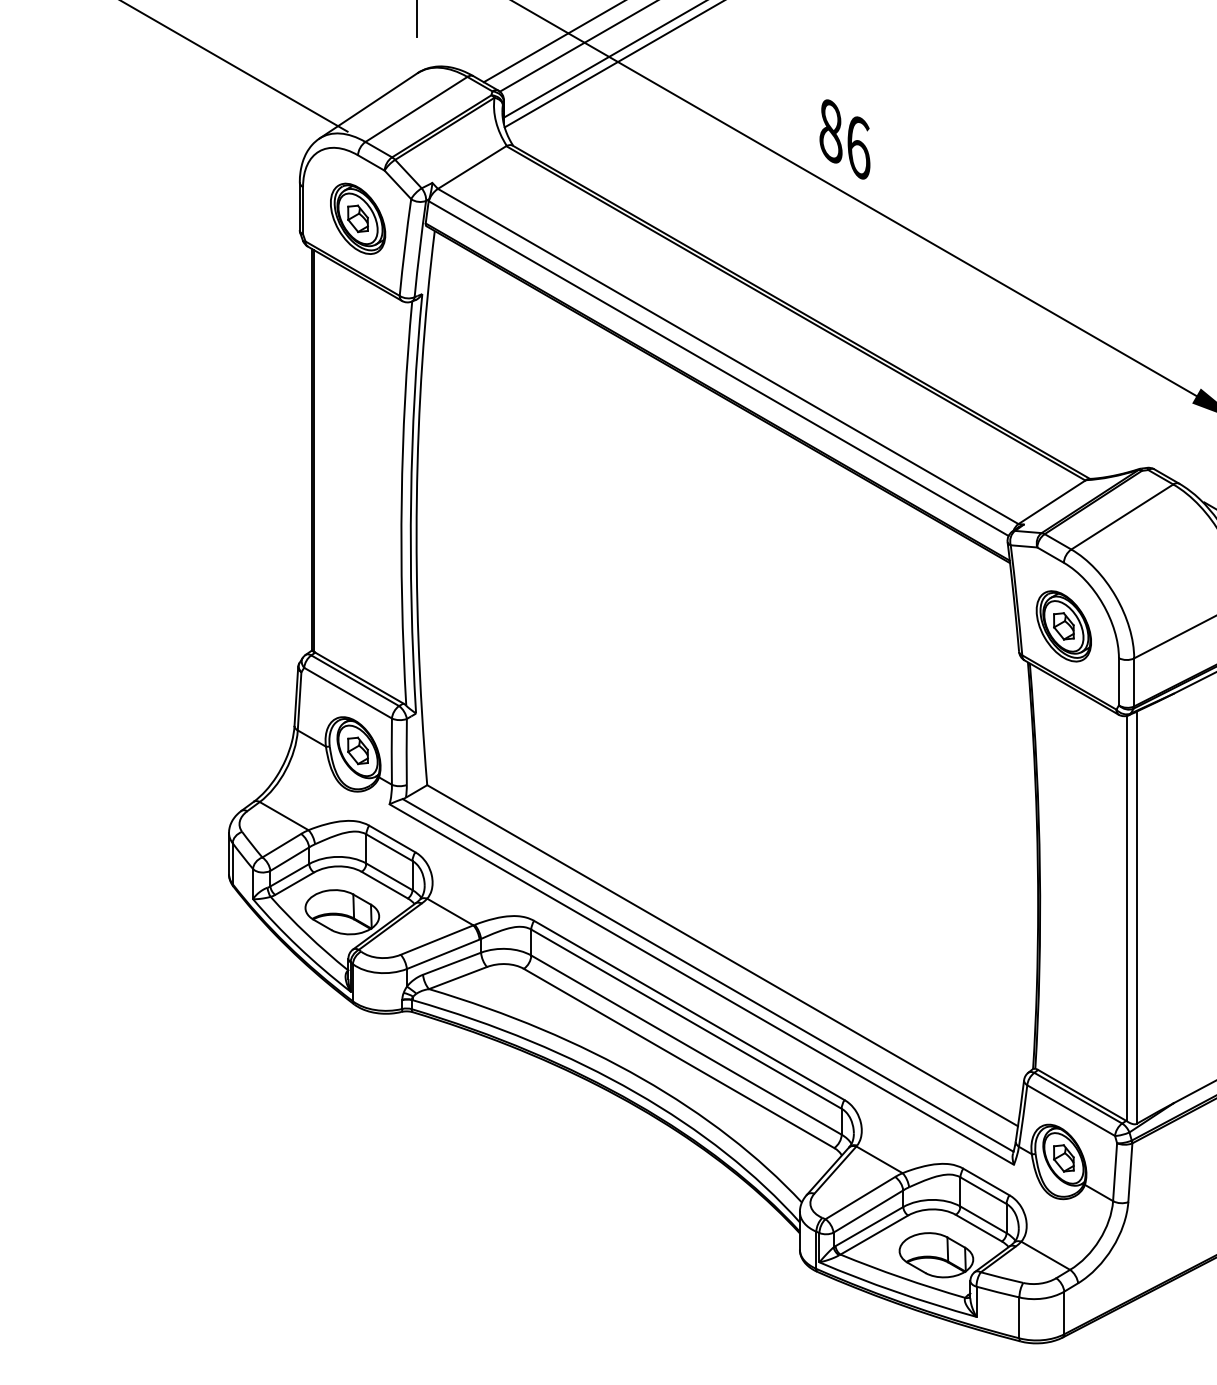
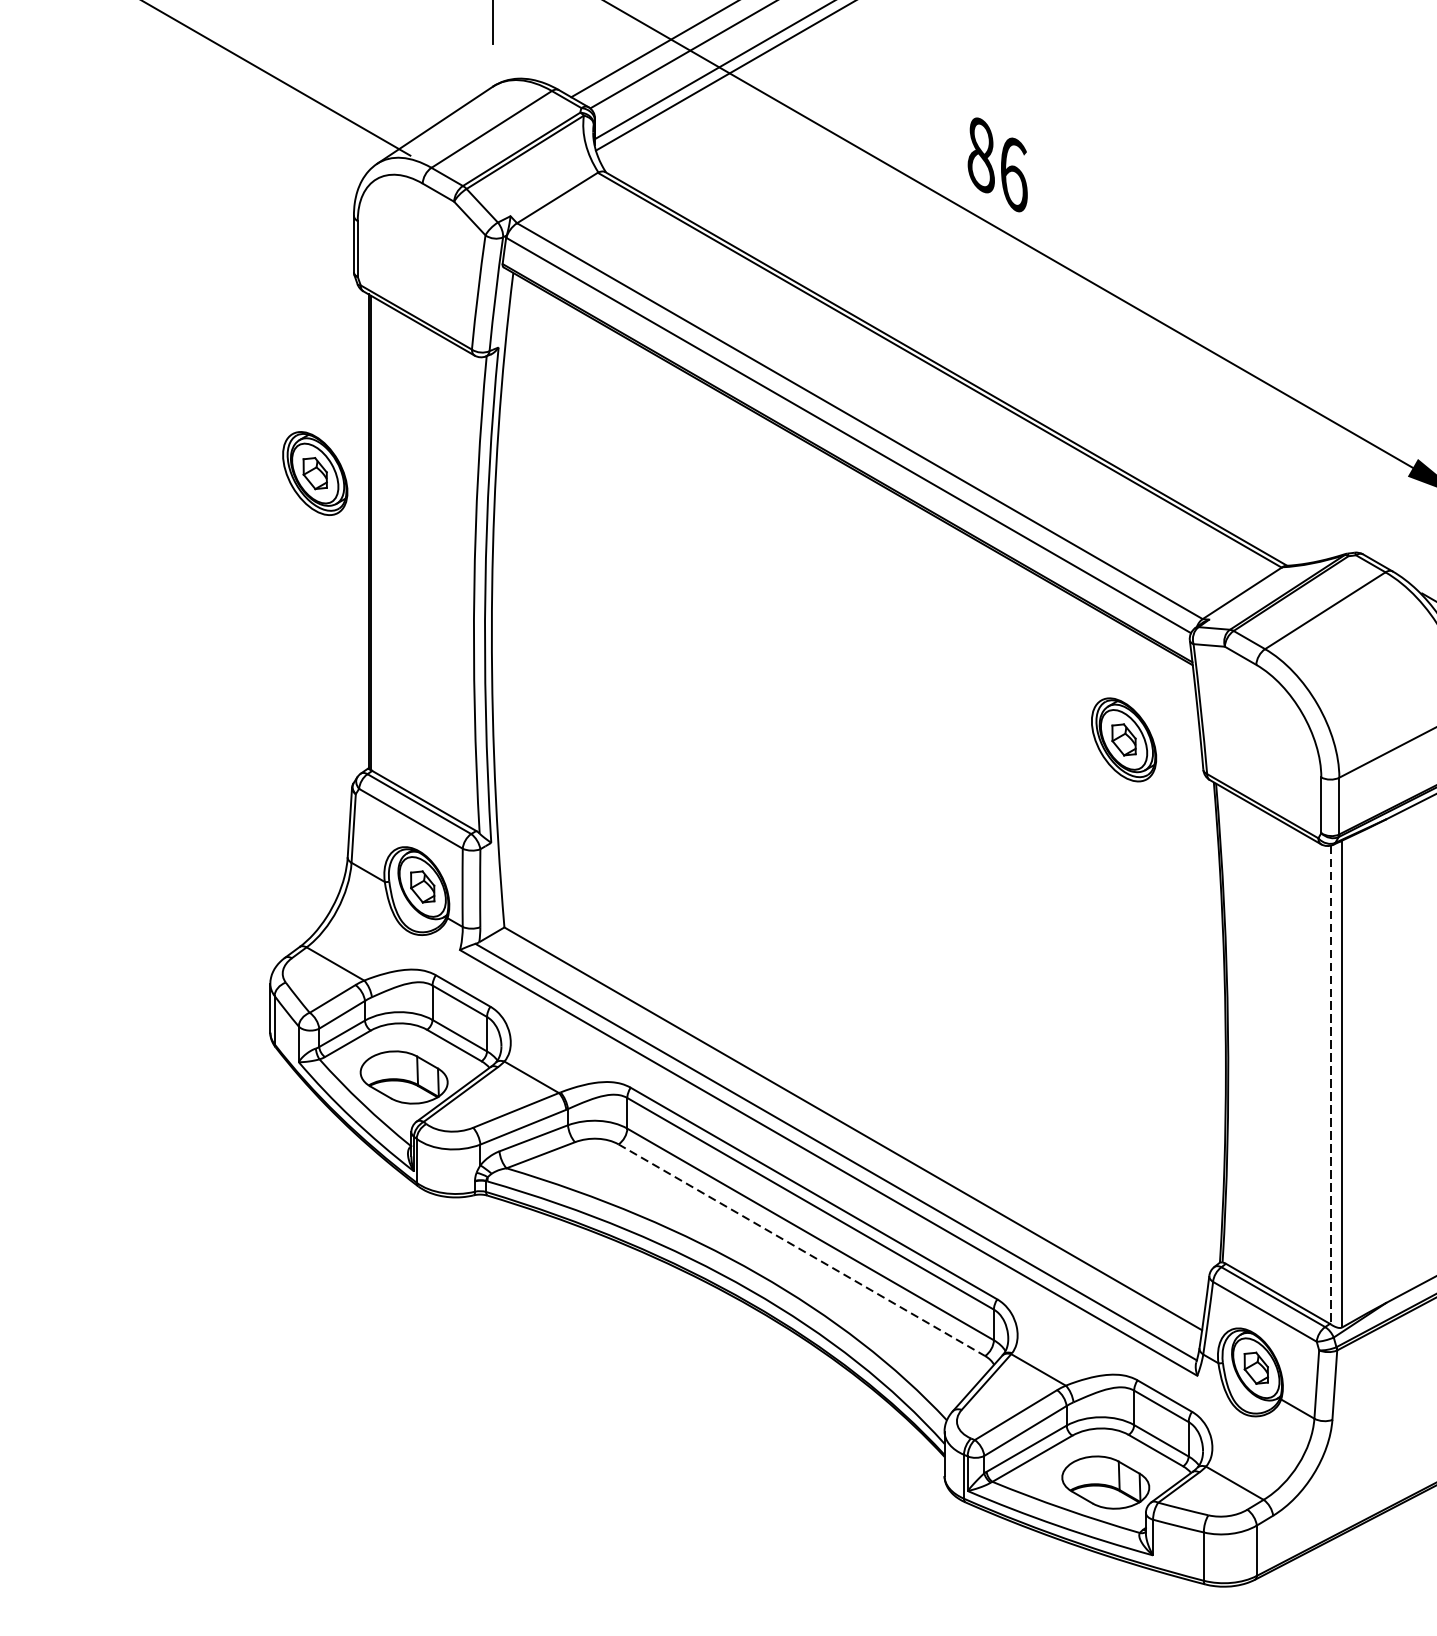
part: (358, 218) -> (315, 473), moved
part: (1063, 626) -> (1123, 740), moved
line: (1127, 918) -> (1331, 1084), solid -> dashed
line: (679, 1058) -> (802, 1250), solid -> dashed

